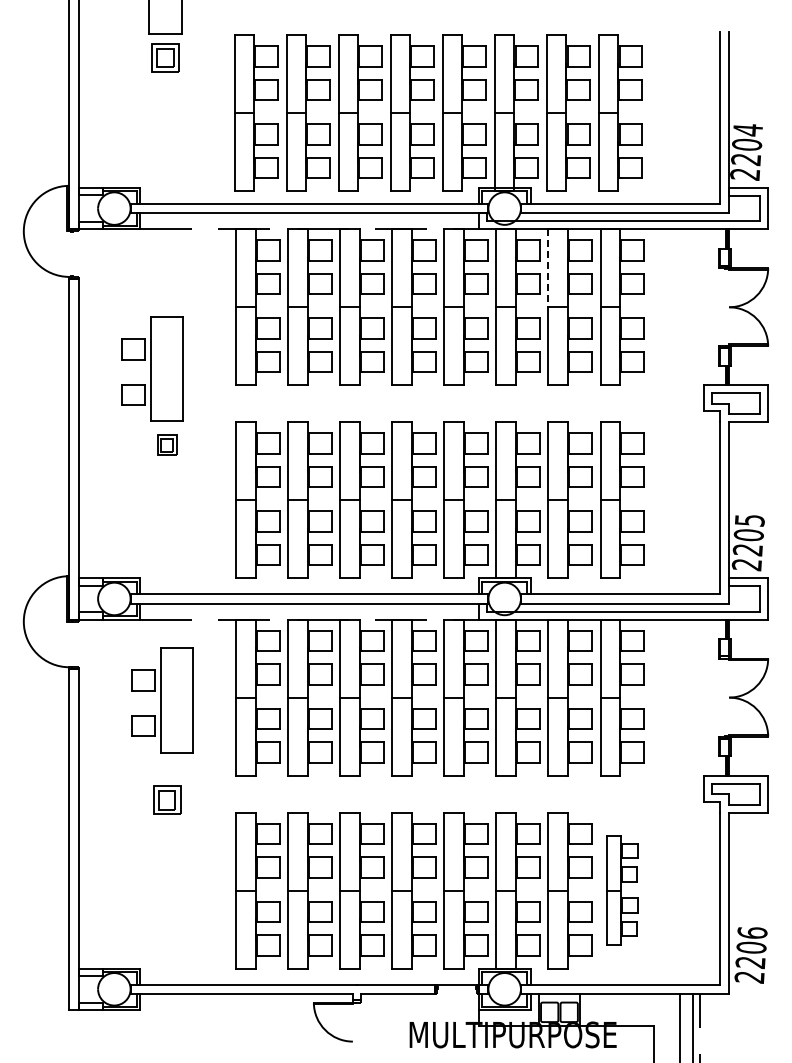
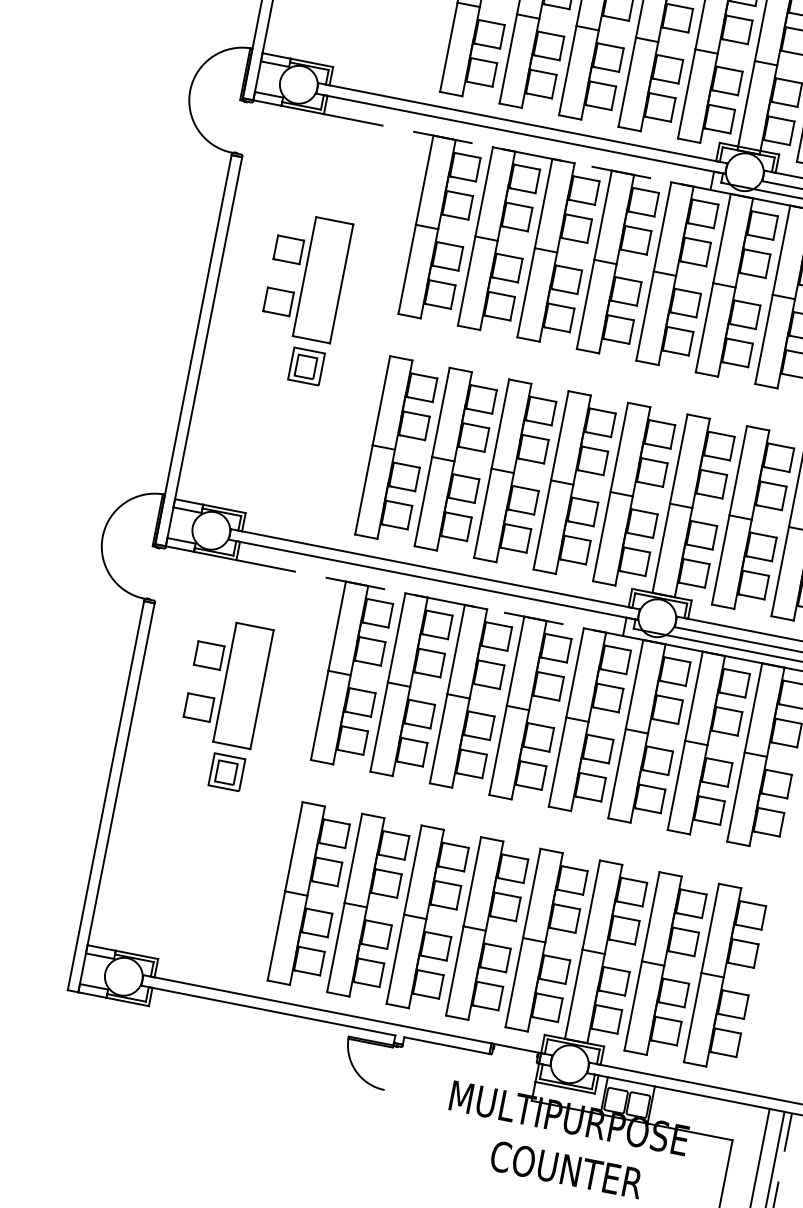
line: (548, 268) -> (781, 250), dashed -> solid
part: (167, 444) -> (306, 366), size x1.43
part: (162, 700) -> (226, 682), moved
part: (622, 890) -> (726, 977), size x1.43

